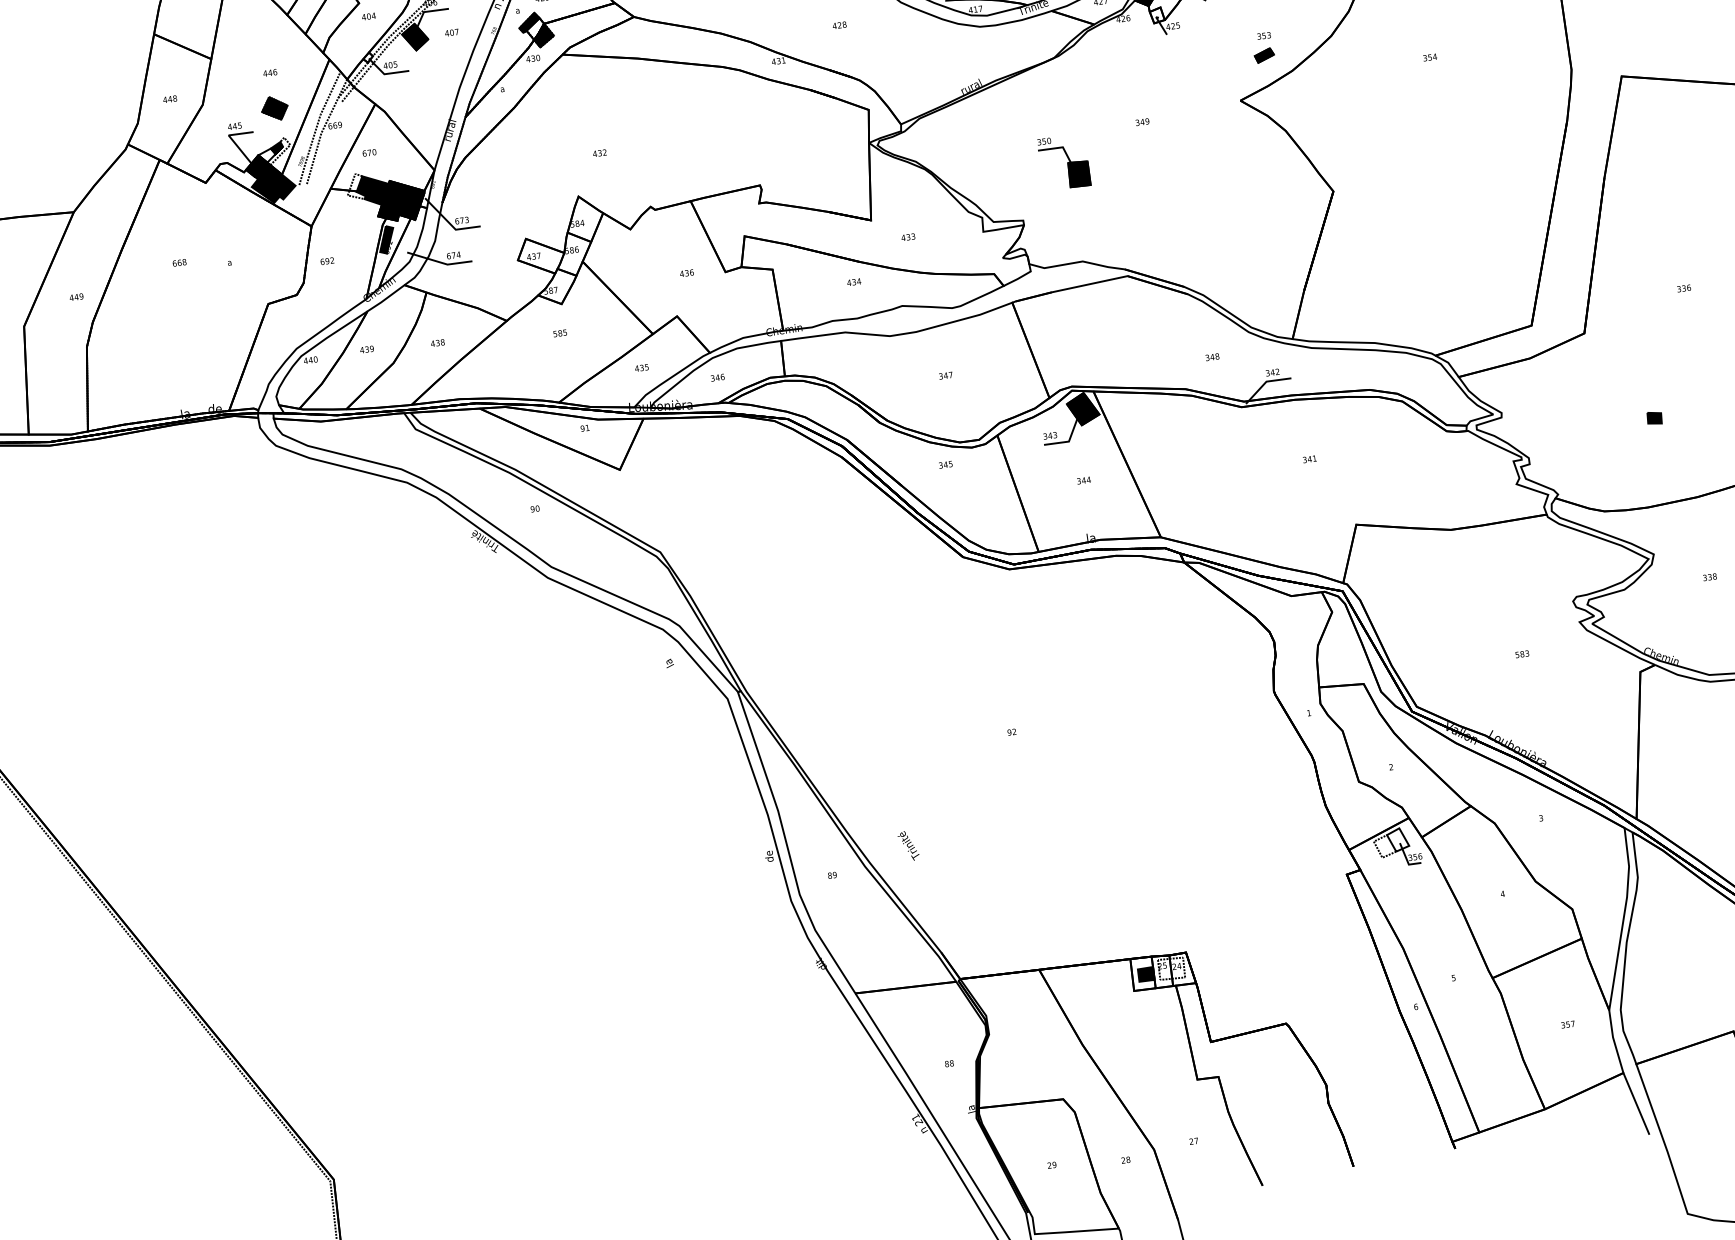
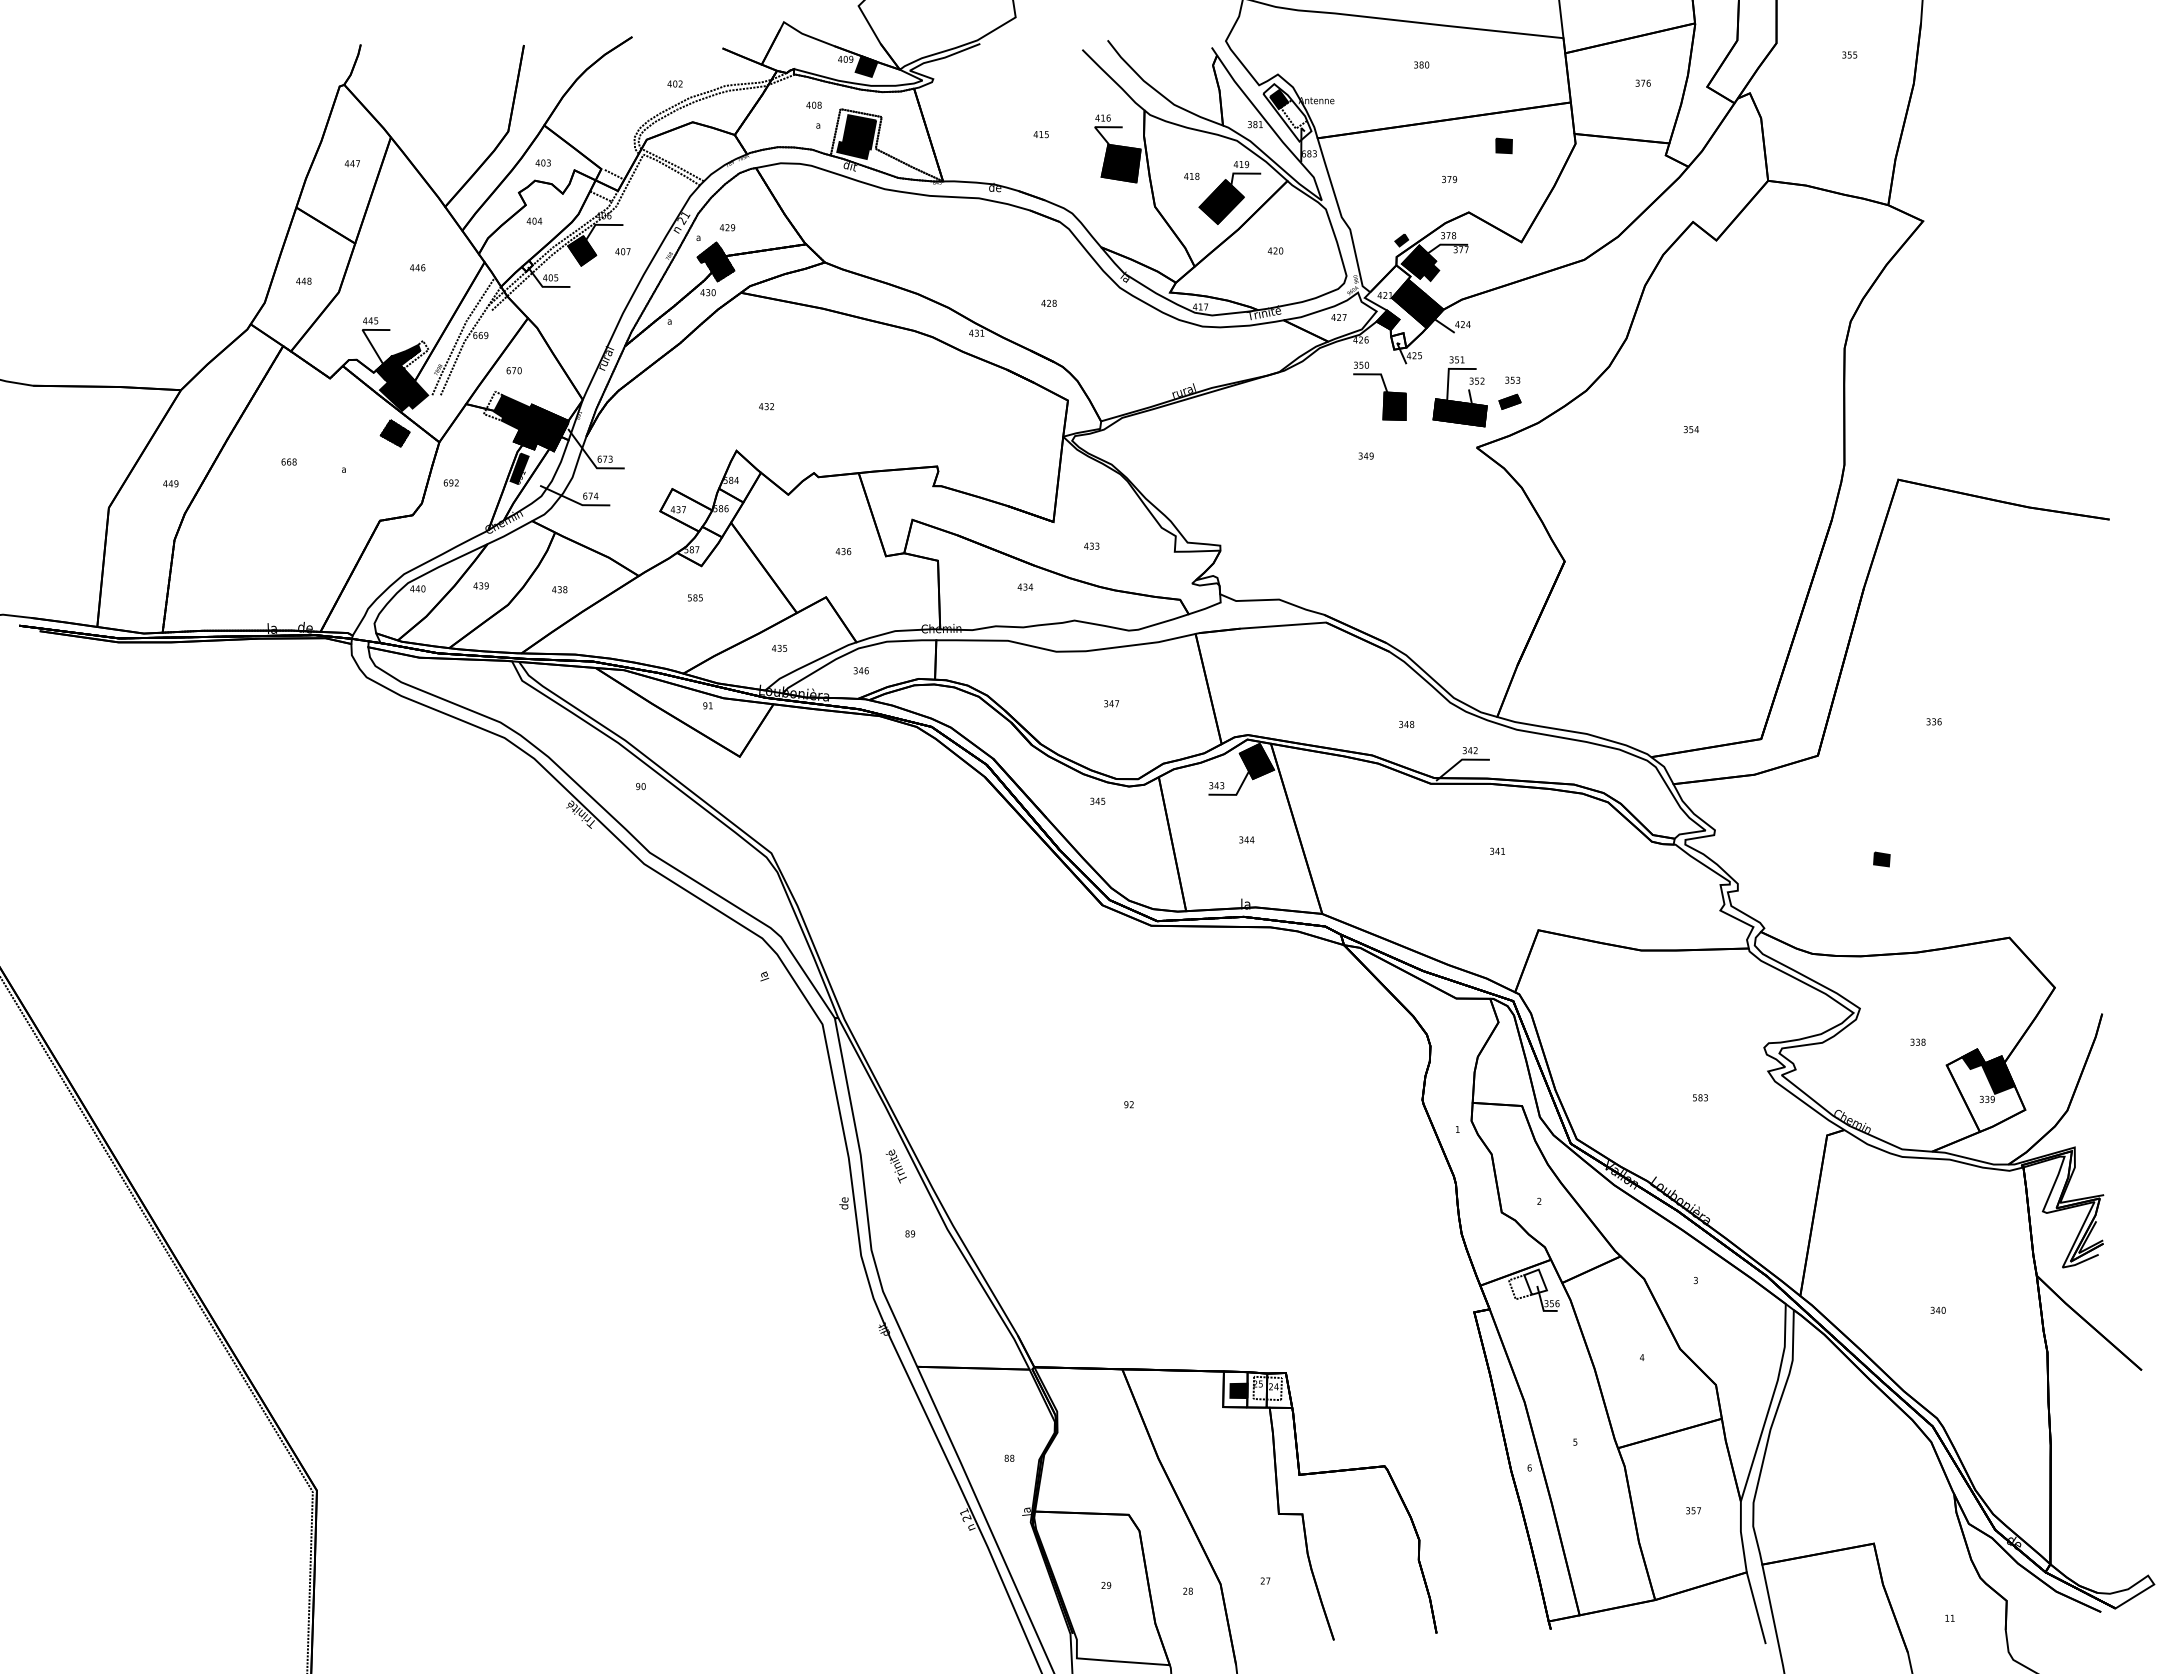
fill: (535, 28) -> (715, 260), added
part: (1225, 51) -> (1468, 391), added
part: (274, 108) -> (394, 433), moved
fill: (271, 154) -> (406, 357), added
part: (1063, 161) -> (1379, 390), moved
text: (907, 846) -> (895, 1166), moved

